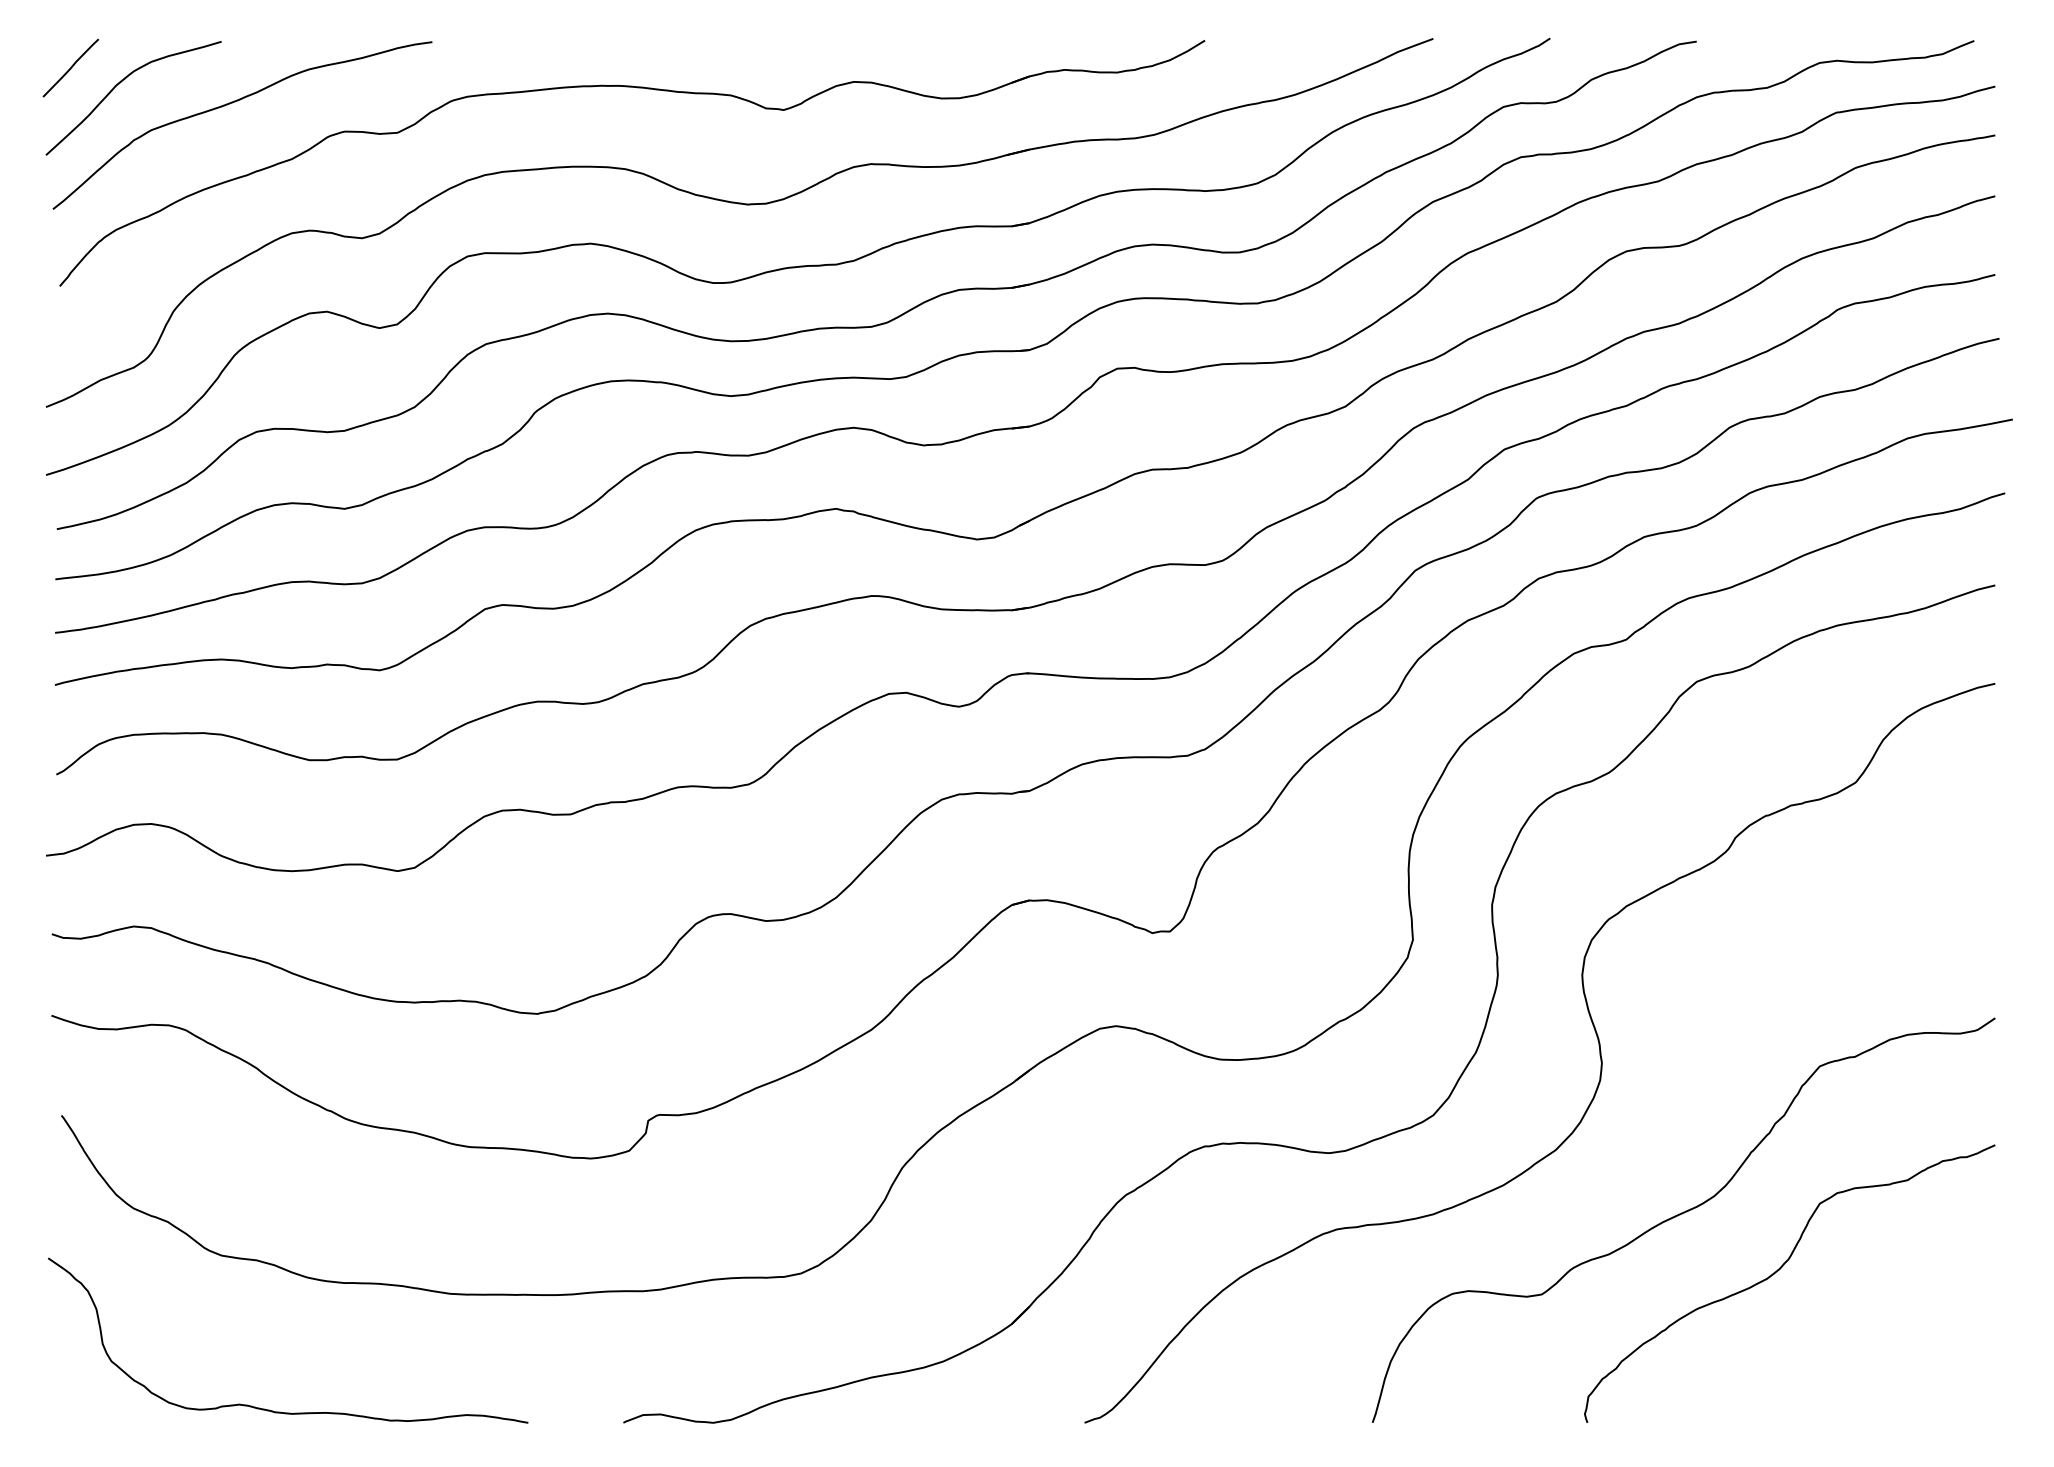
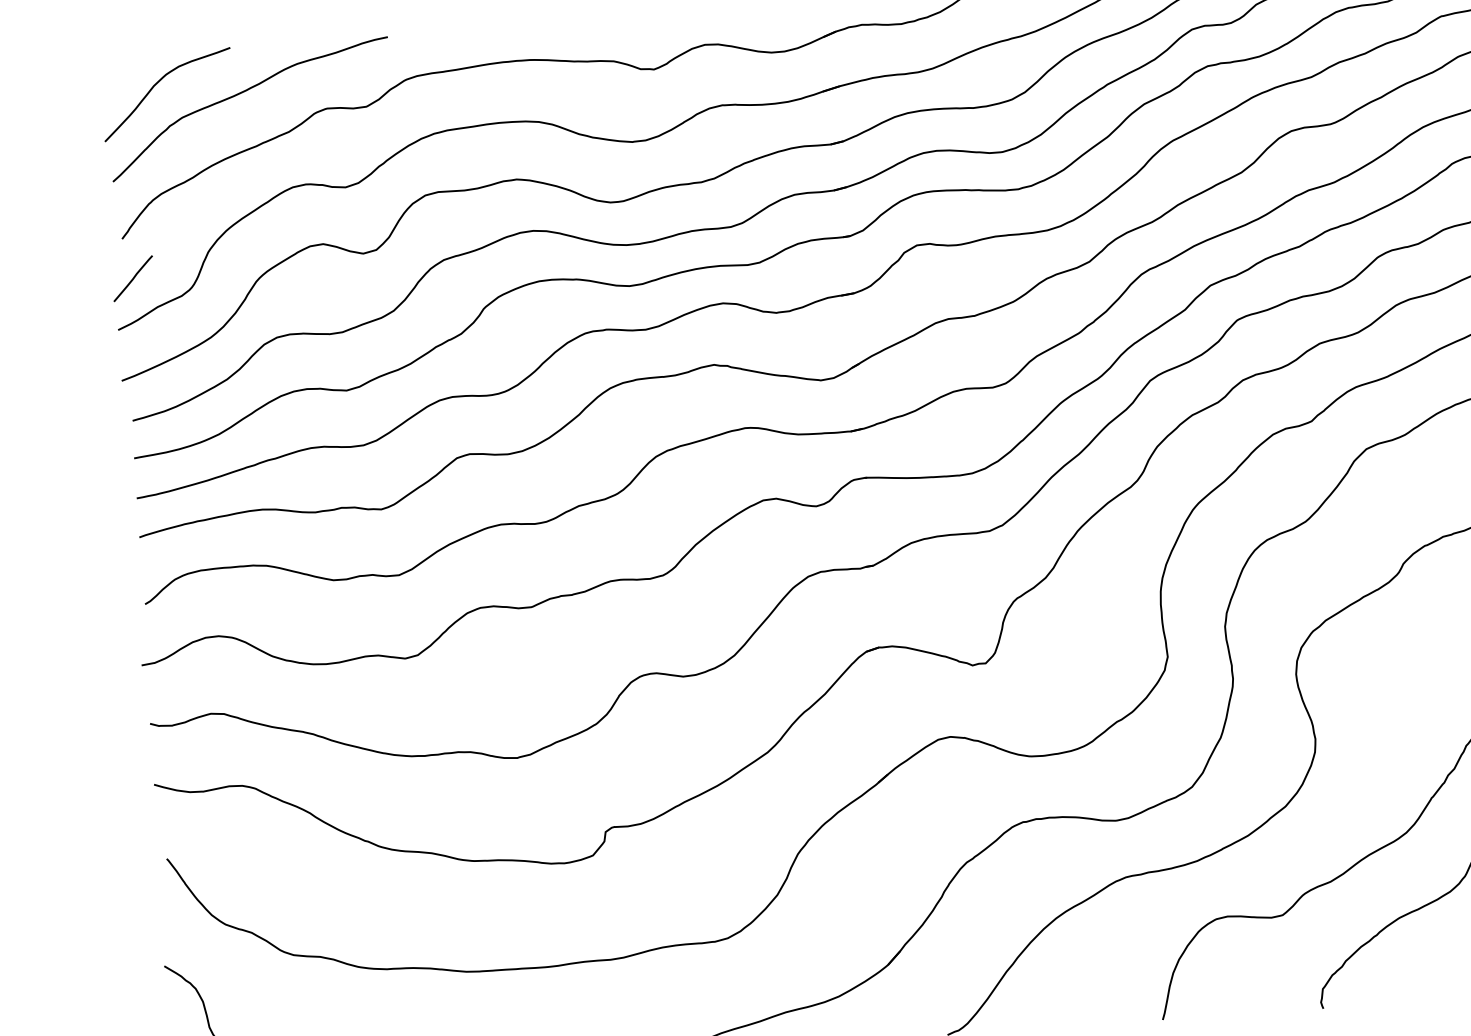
line: (70, 67) -> (132, 278), moved

